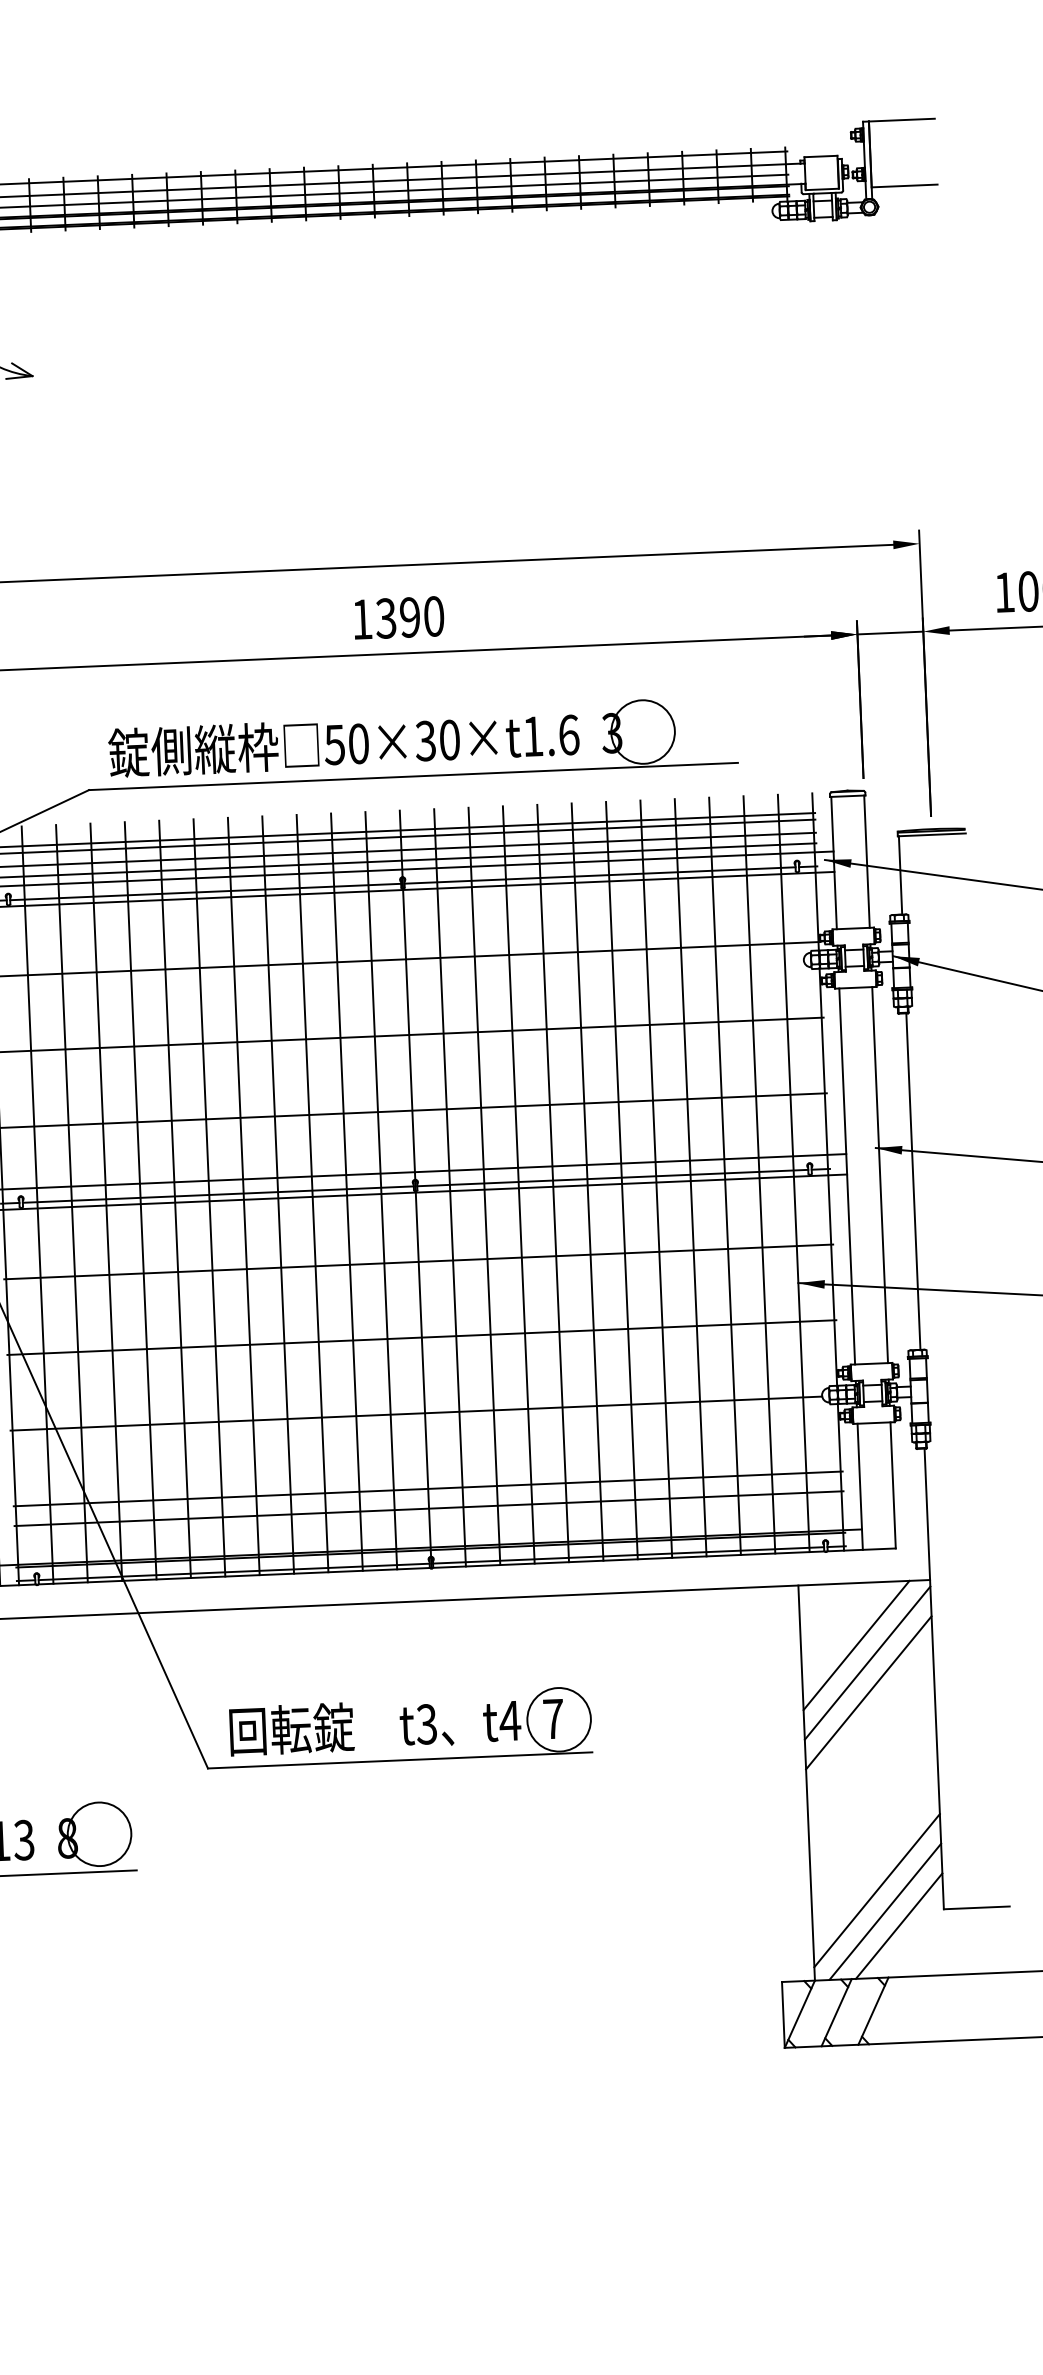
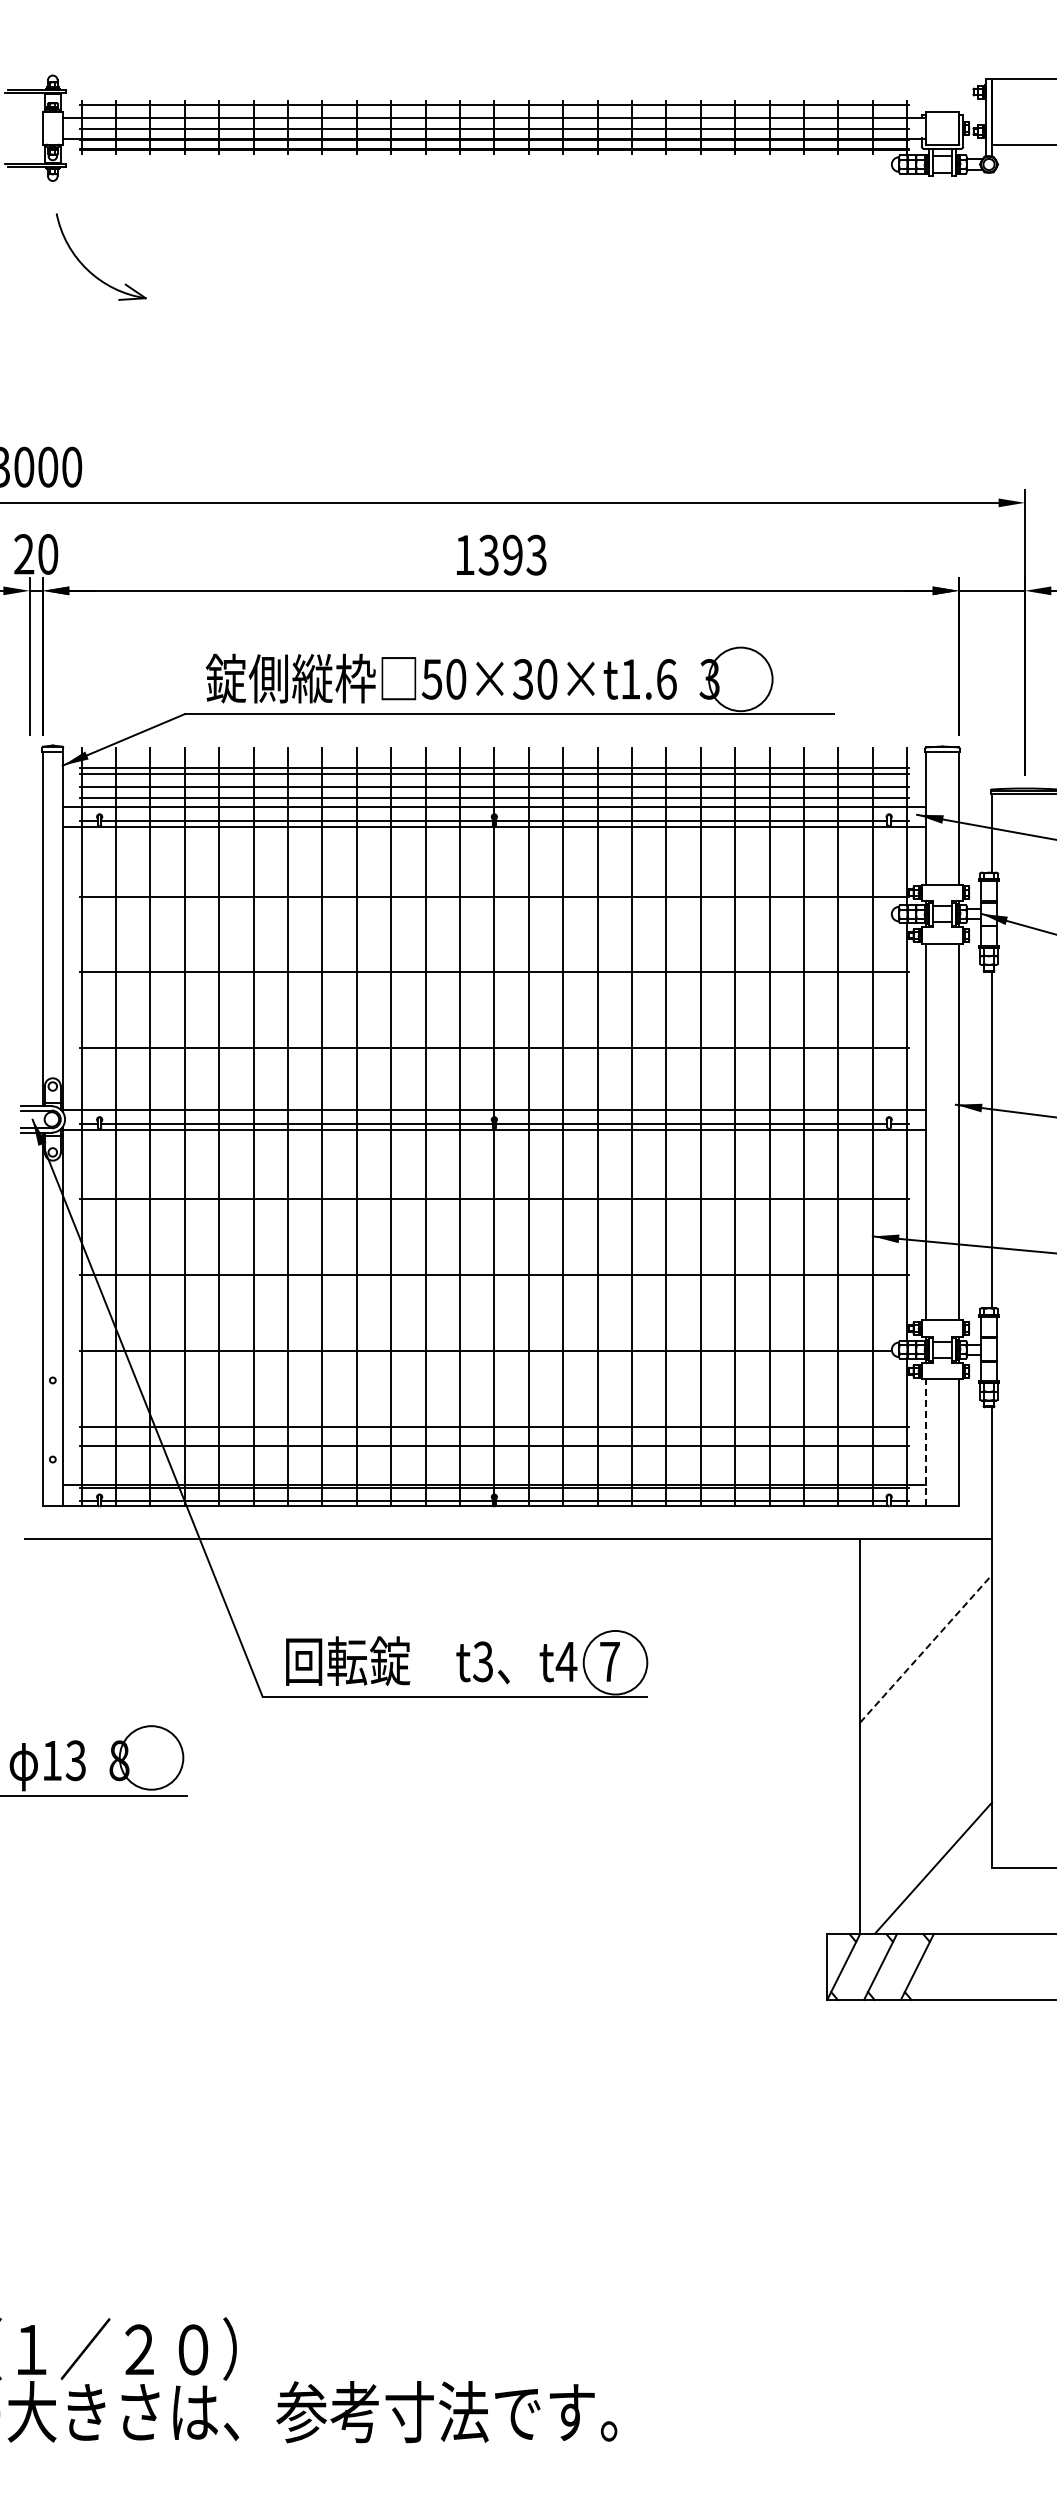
text: (433, 615) -> (536, 554), 1390 -> 1393
line: (860, 1486) -> (926, 1442), solid -> dashed
line: (856, 1645) -> (915, 1600), removed
line: (866, 1662) -> (925, 1618), removed
line: (869, 1692) -> (926, 1648), solid -> dashed
line: (876, 1890) -> (925, 1846), removed
line: (899, 1926) -> (946, 1883), removed

